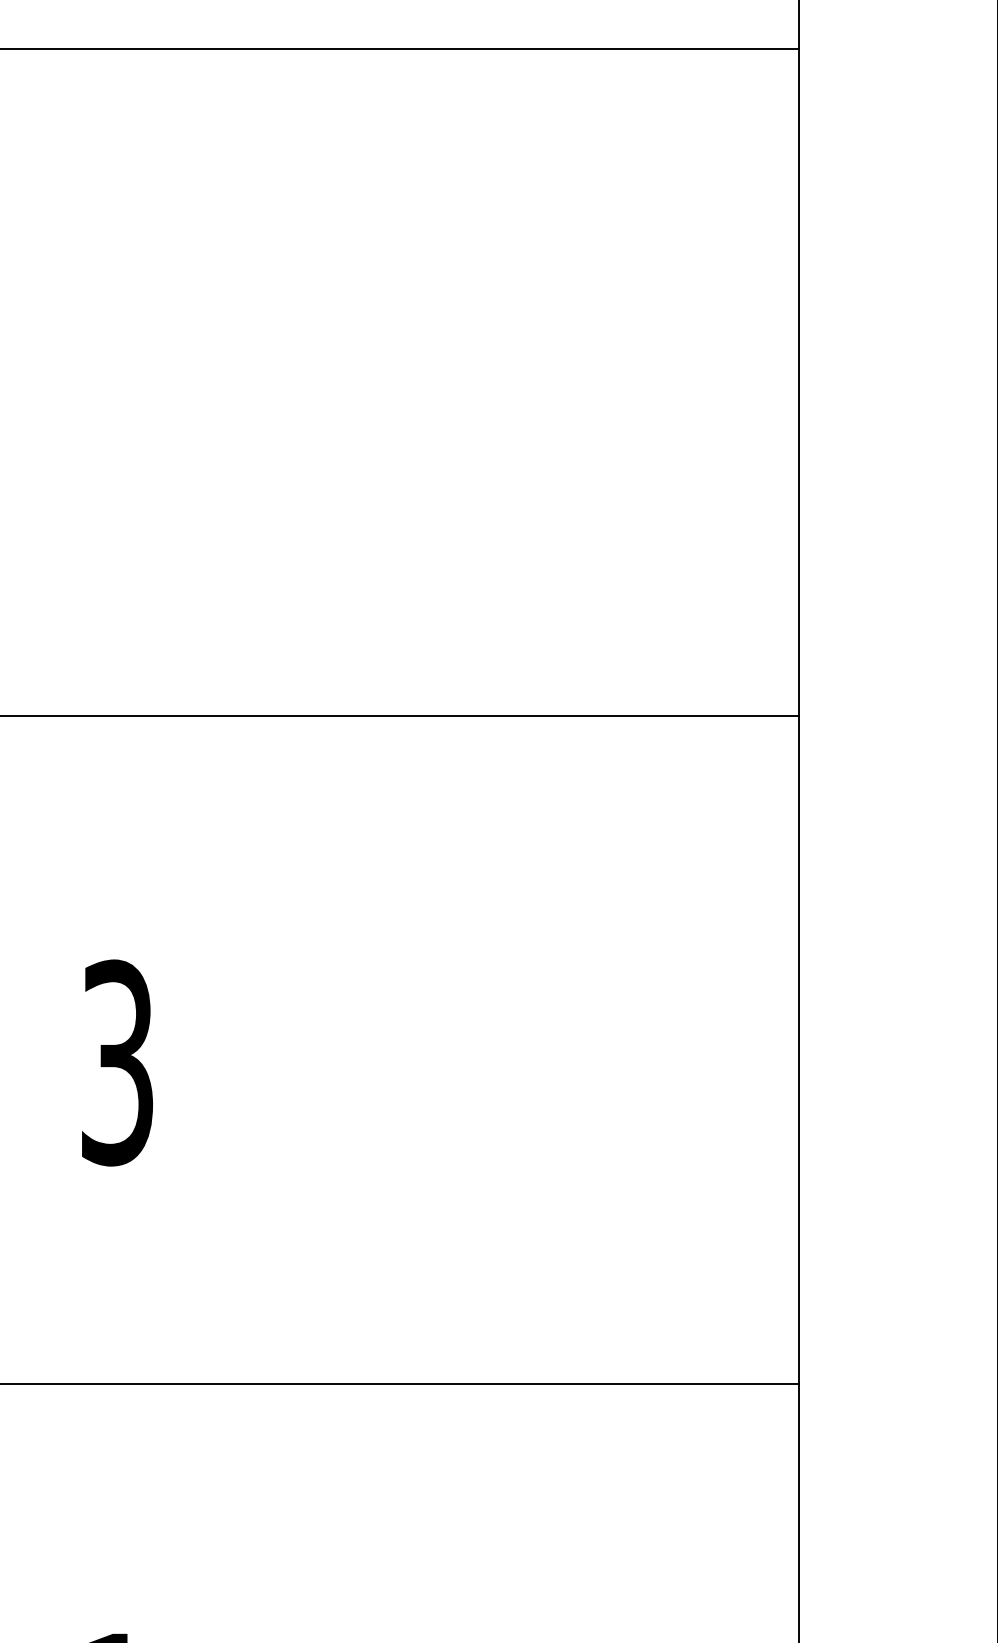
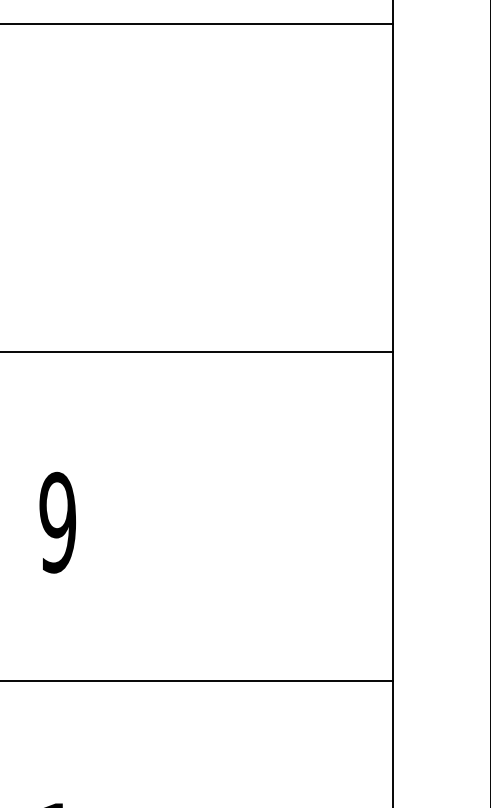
text: (116, 1062) -> (57, 522), 3 -> 9

